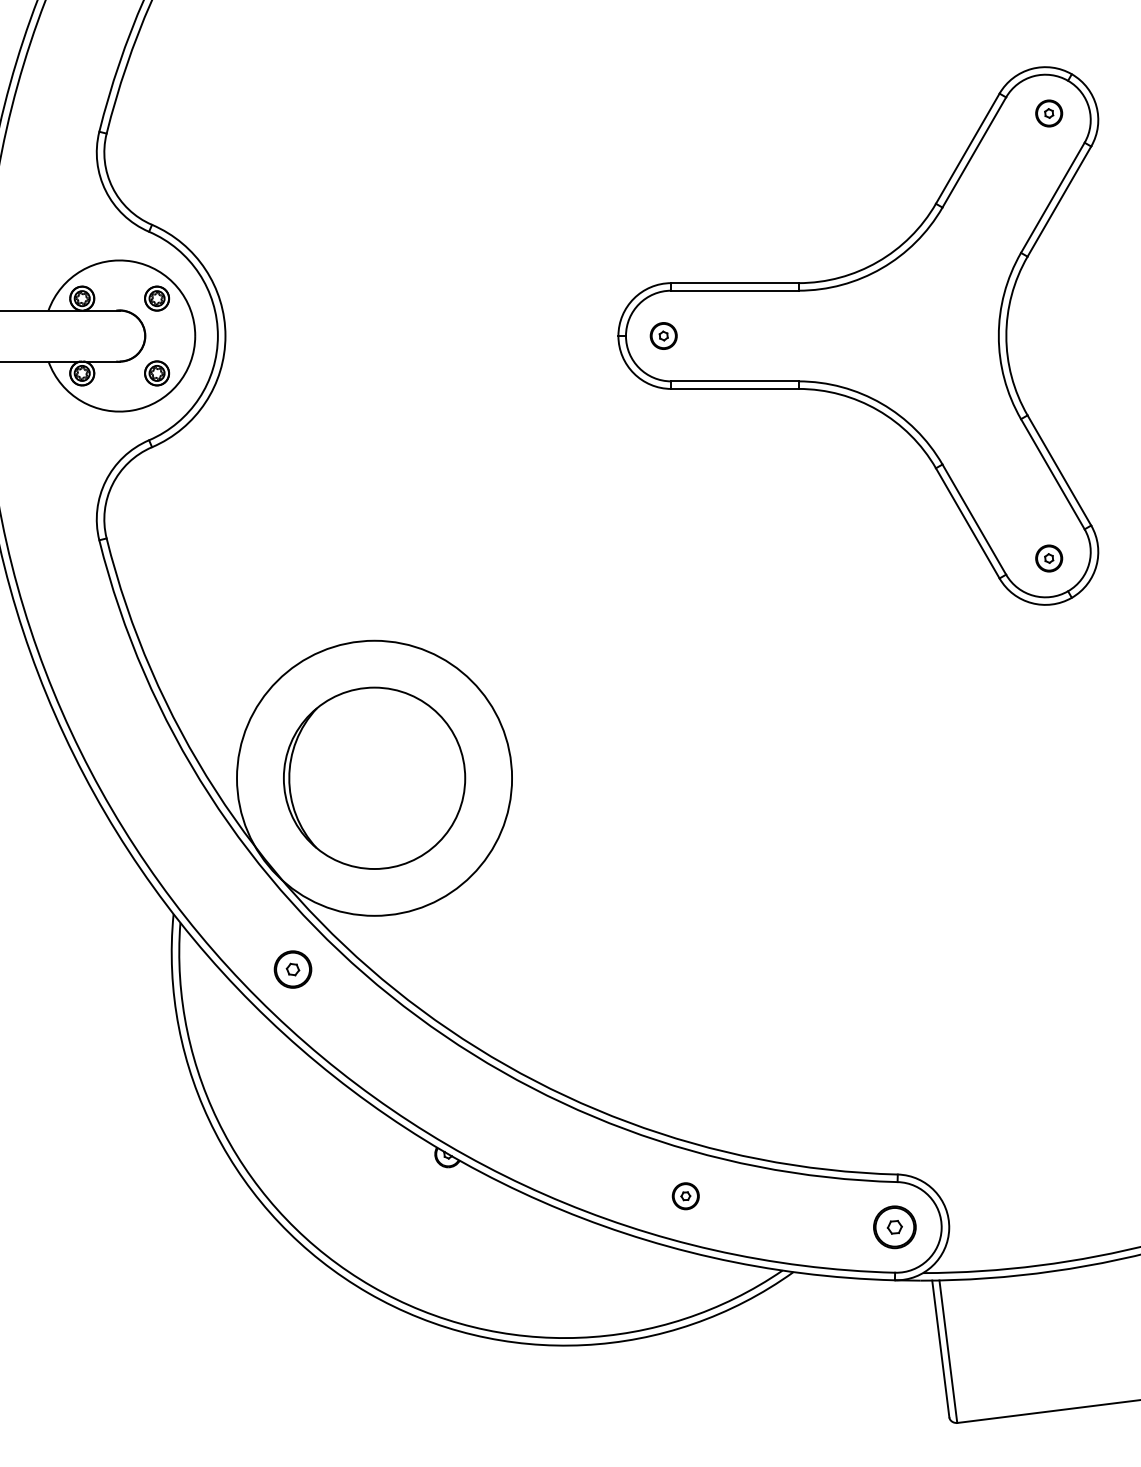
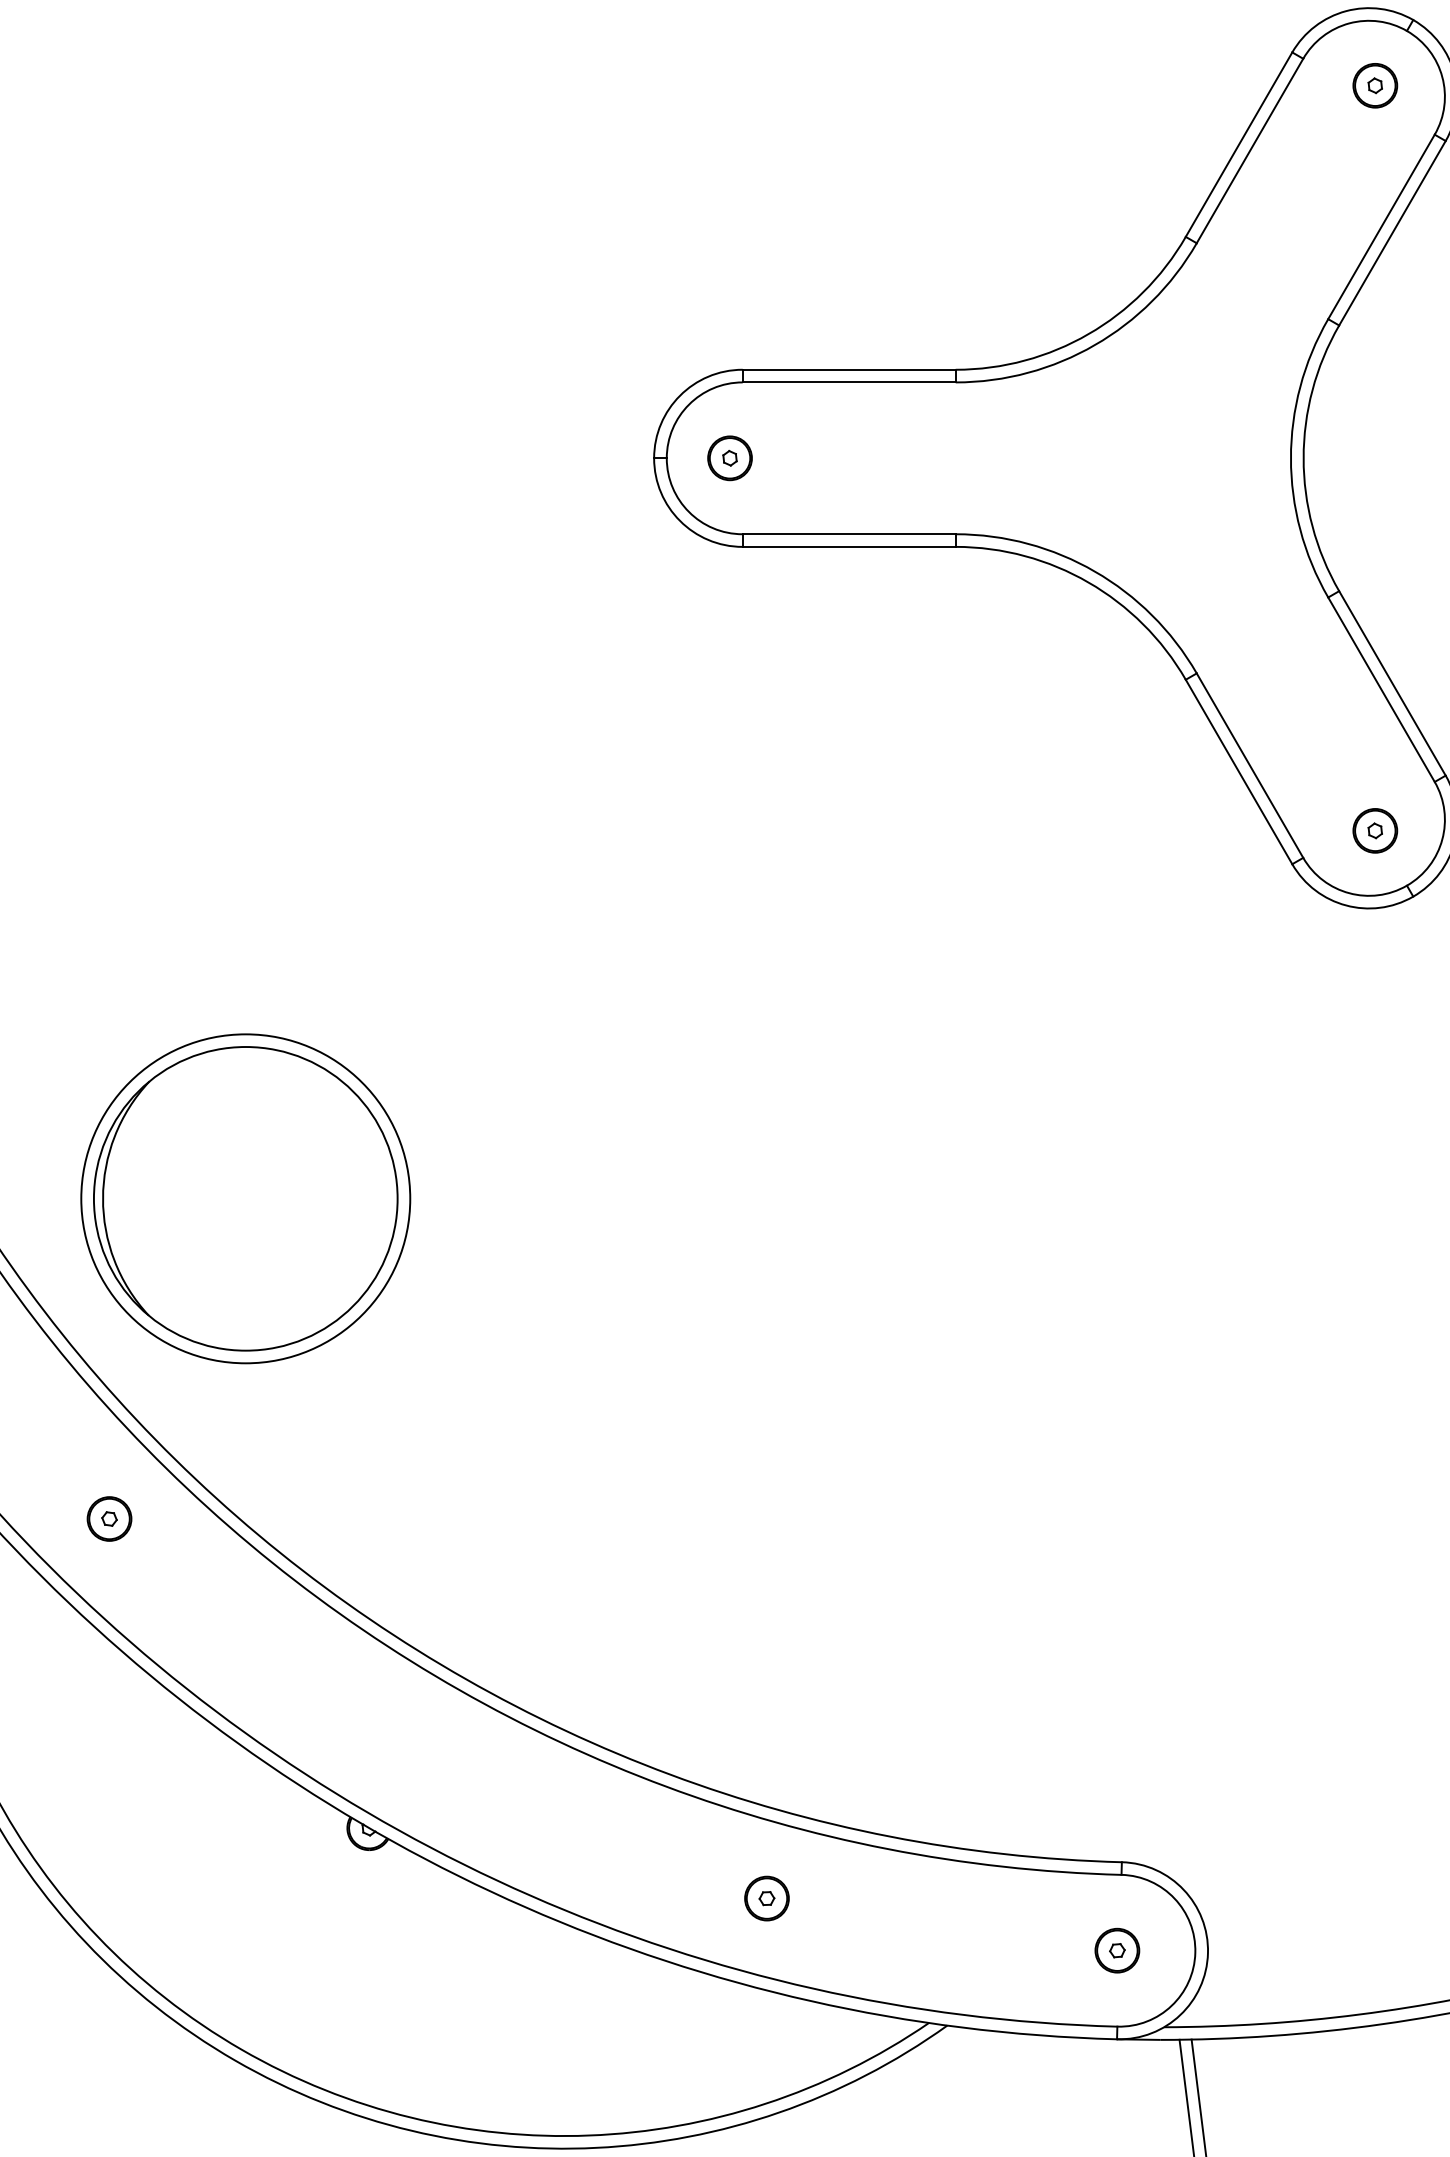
circle: (374, 778) -> (245, 1199), size x0.71
part: (293, 969) -> (110, 1518), size x0.71
part: (895, 1227) -> (1118, 1950), size x0.62

